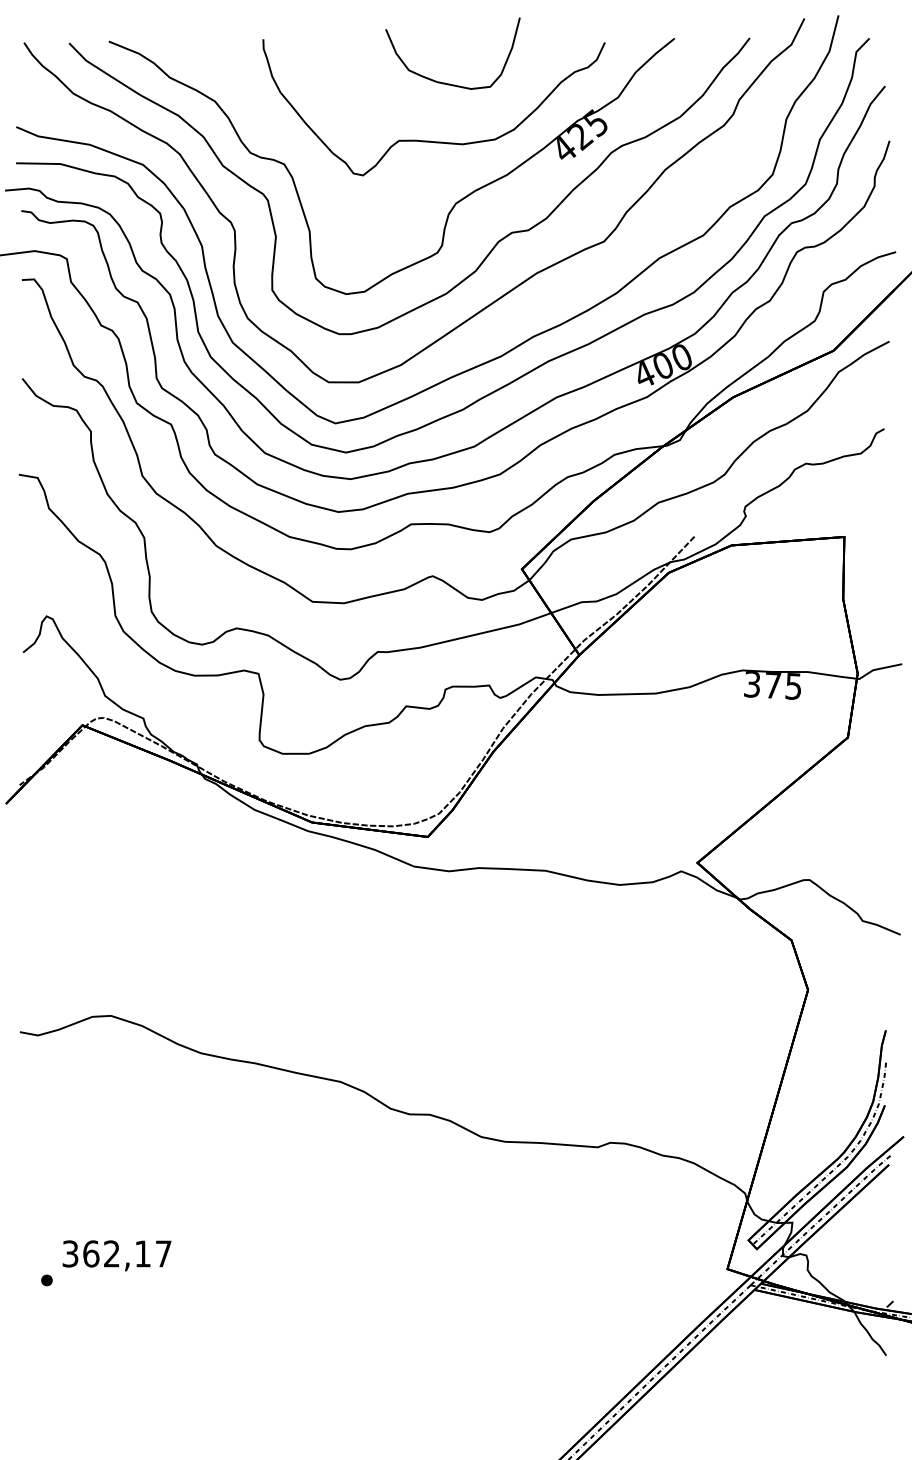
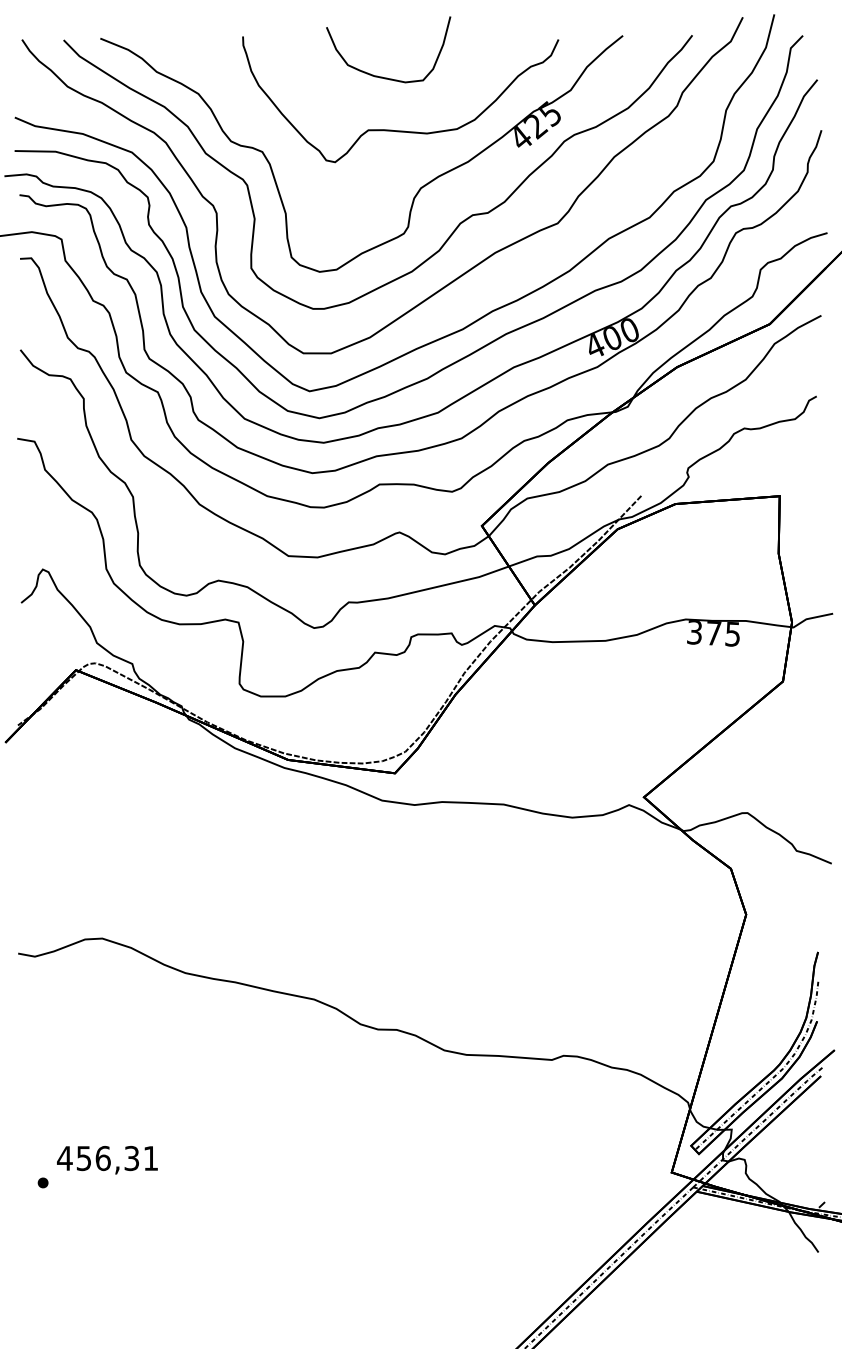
curve: (445, 82) -> (381, 76), moved
text: (116, 1253) -> (107, 1158), 362,17 -> 456,31

